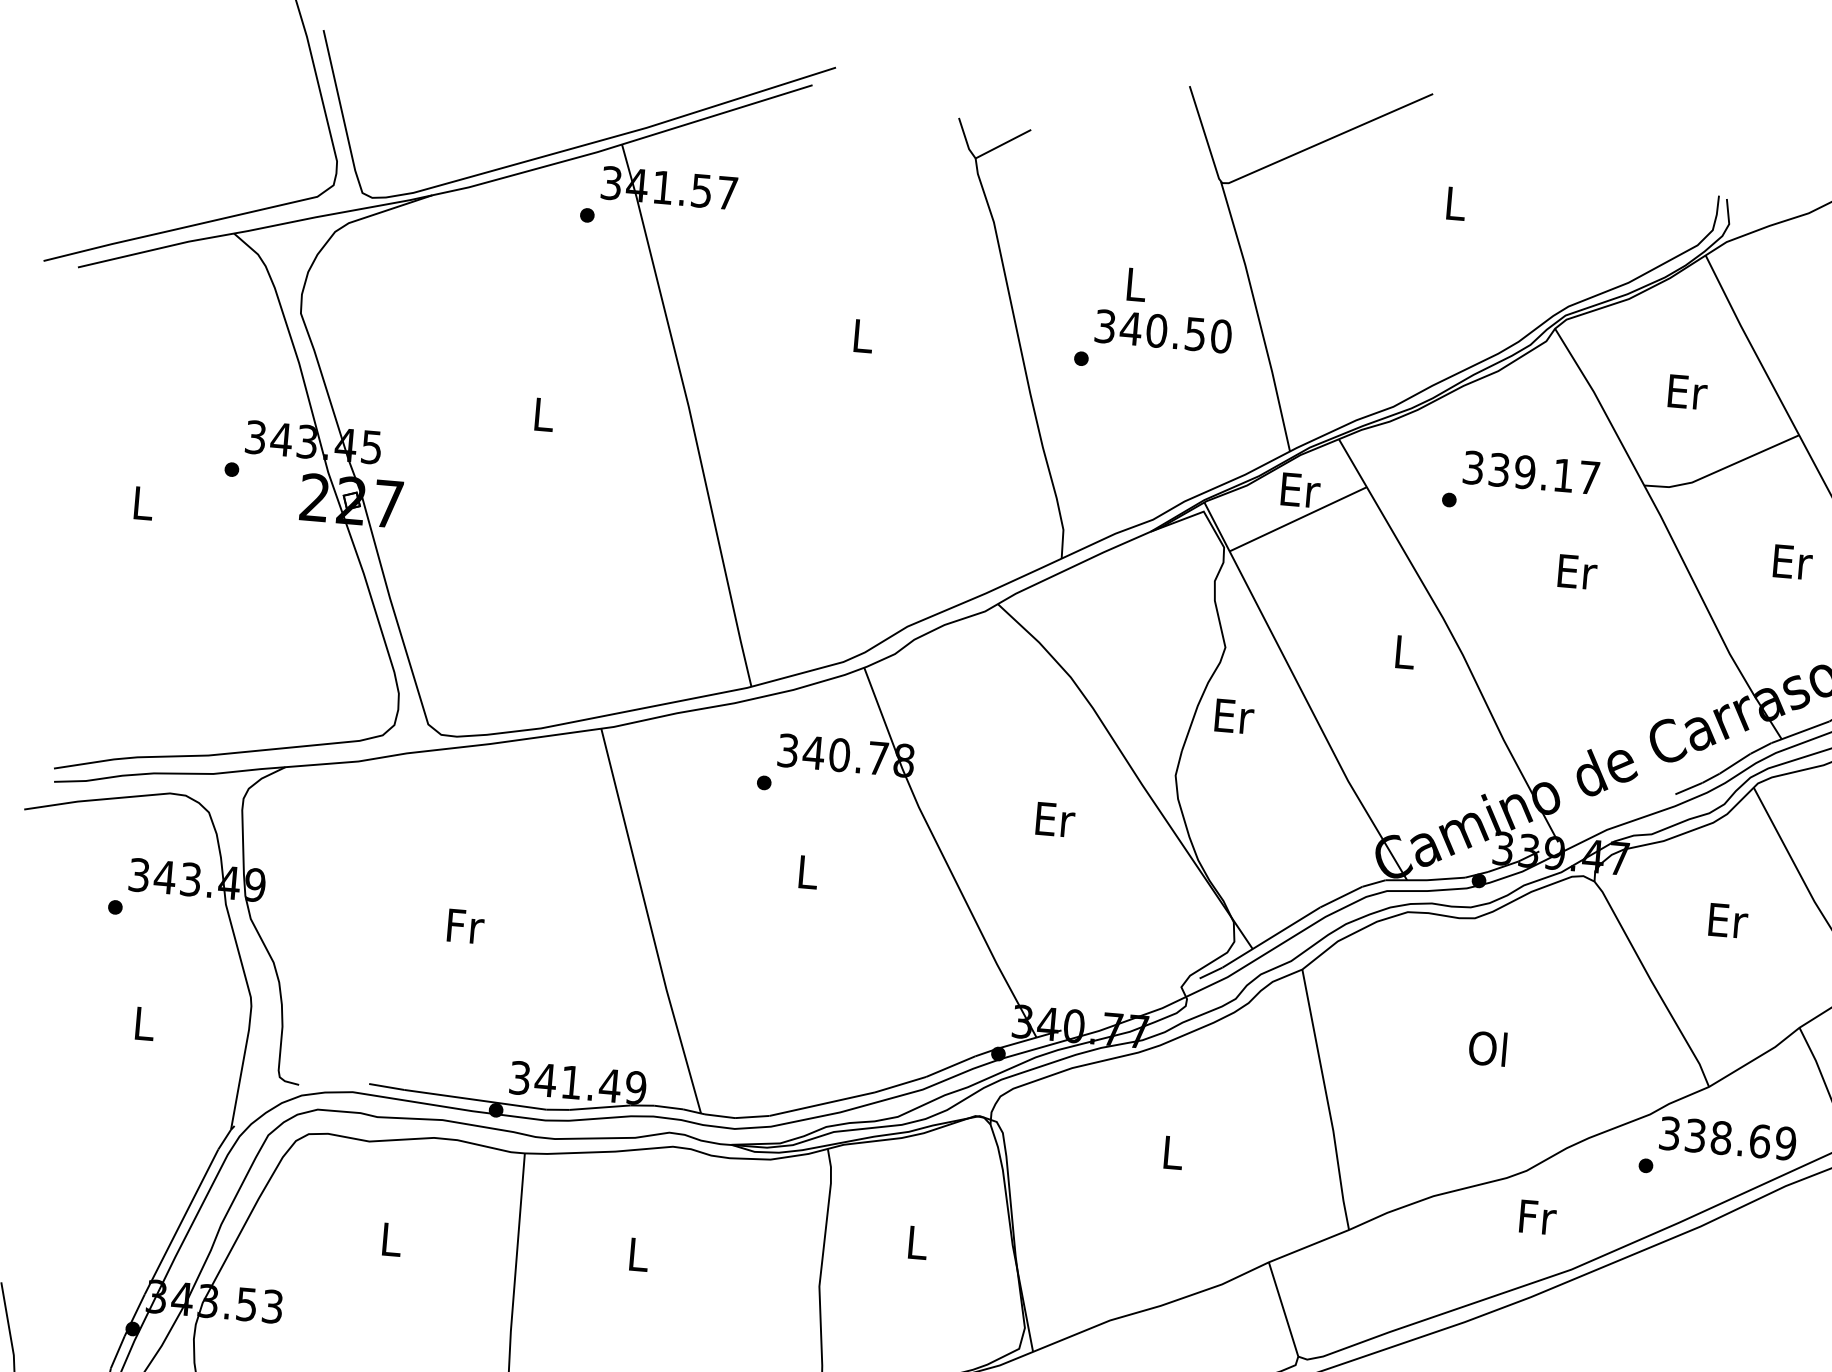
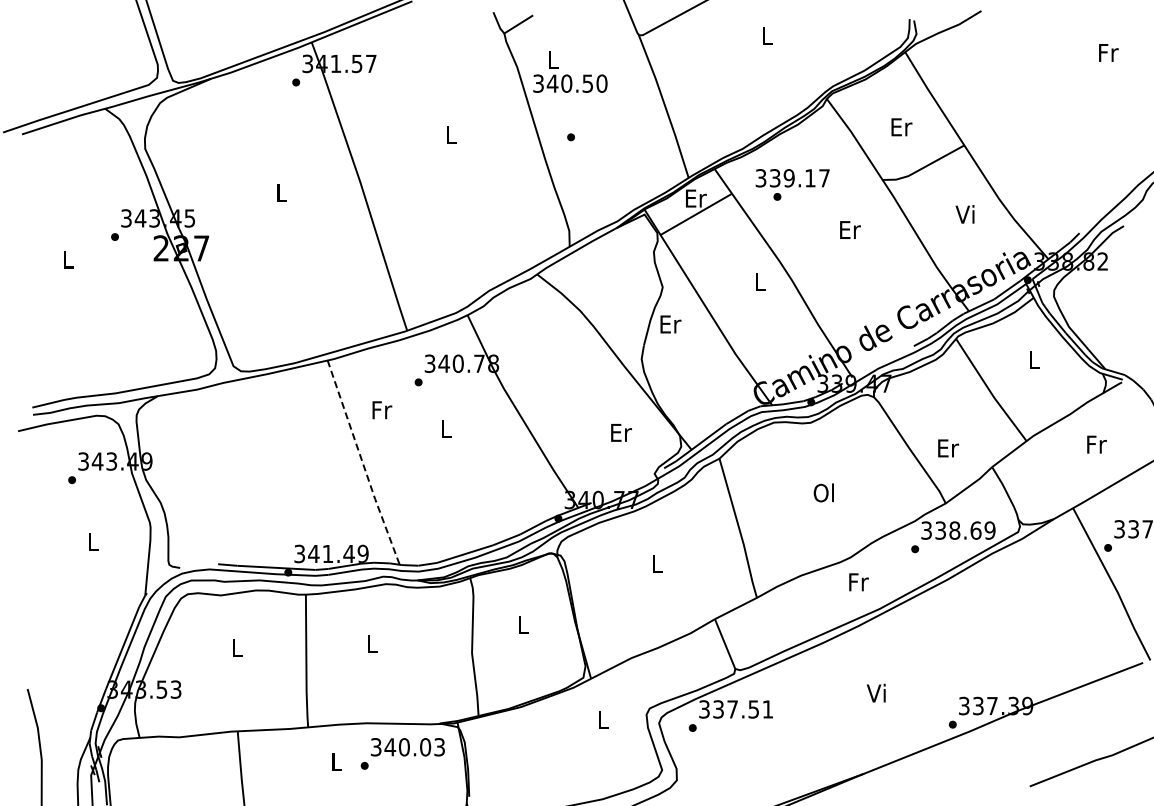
text: (1165, 309) -> (570, 71), moved
text: (1530, 473) -> (792, 178), moved
text: (1792, 561) -> (966, 214), Er -> Vi
text: (1055, 819) -> (621, 432), moved
text: (1728, 921) -> (948, 448), moved
line: (648, 922) -> (362, 463), solid -> dashed
text: (466, 927) -> (382, 410), moved

